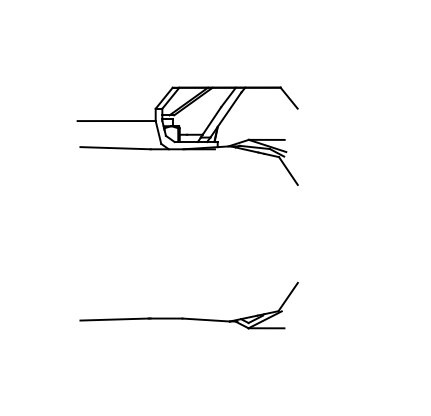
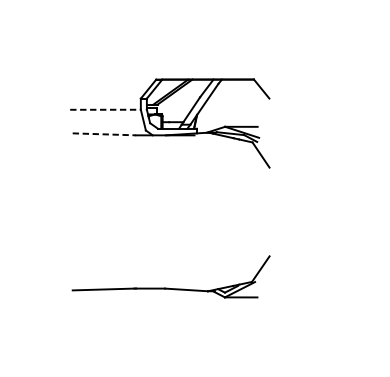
line: (117, 121) -> (106, 110), solid -> dashed
line: (116, 148) -> (105, 134), solid -> dashed

